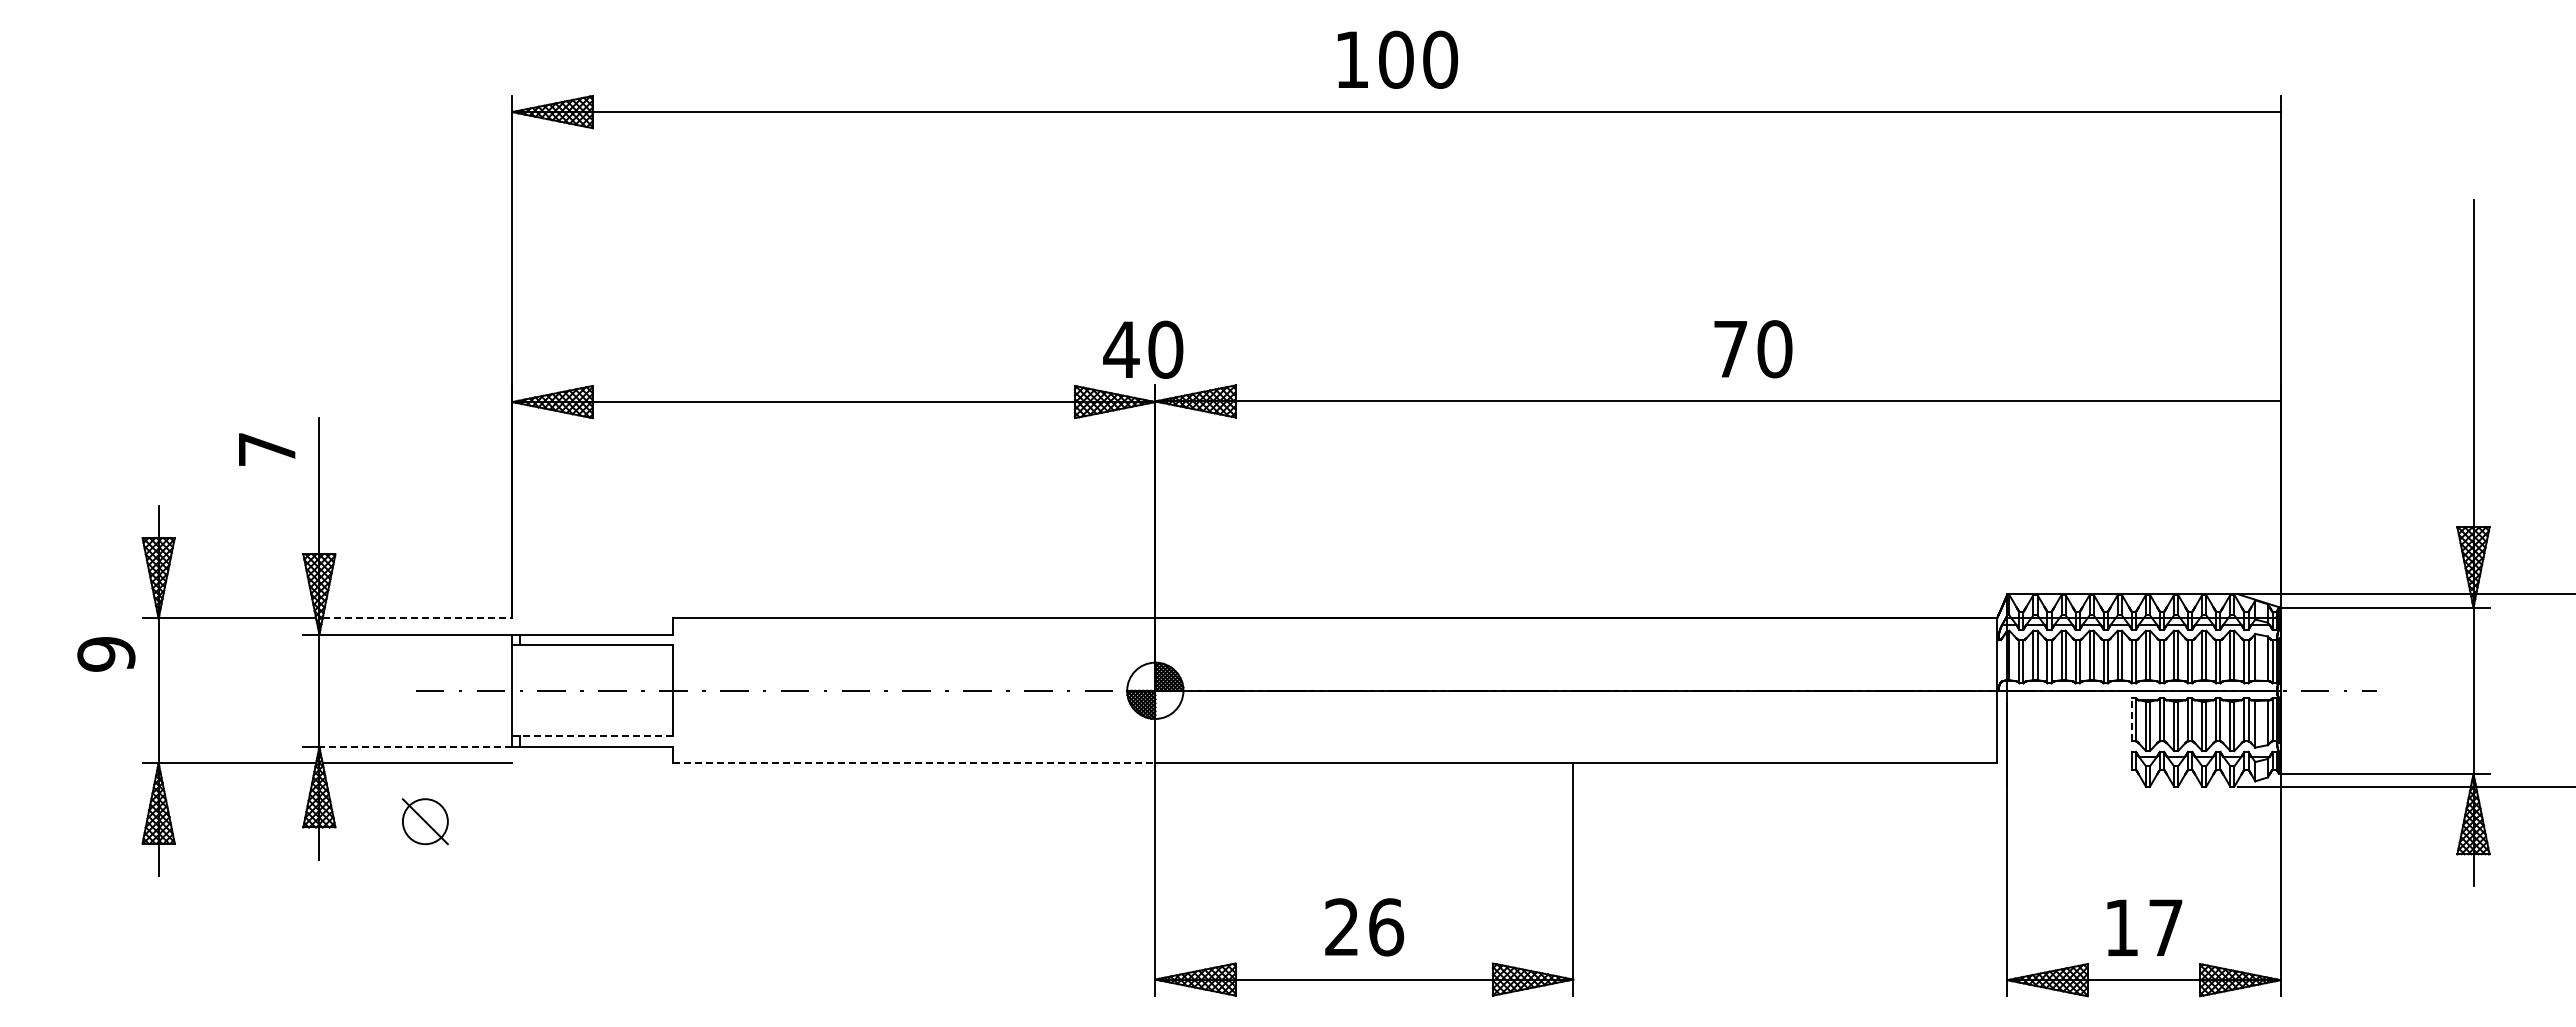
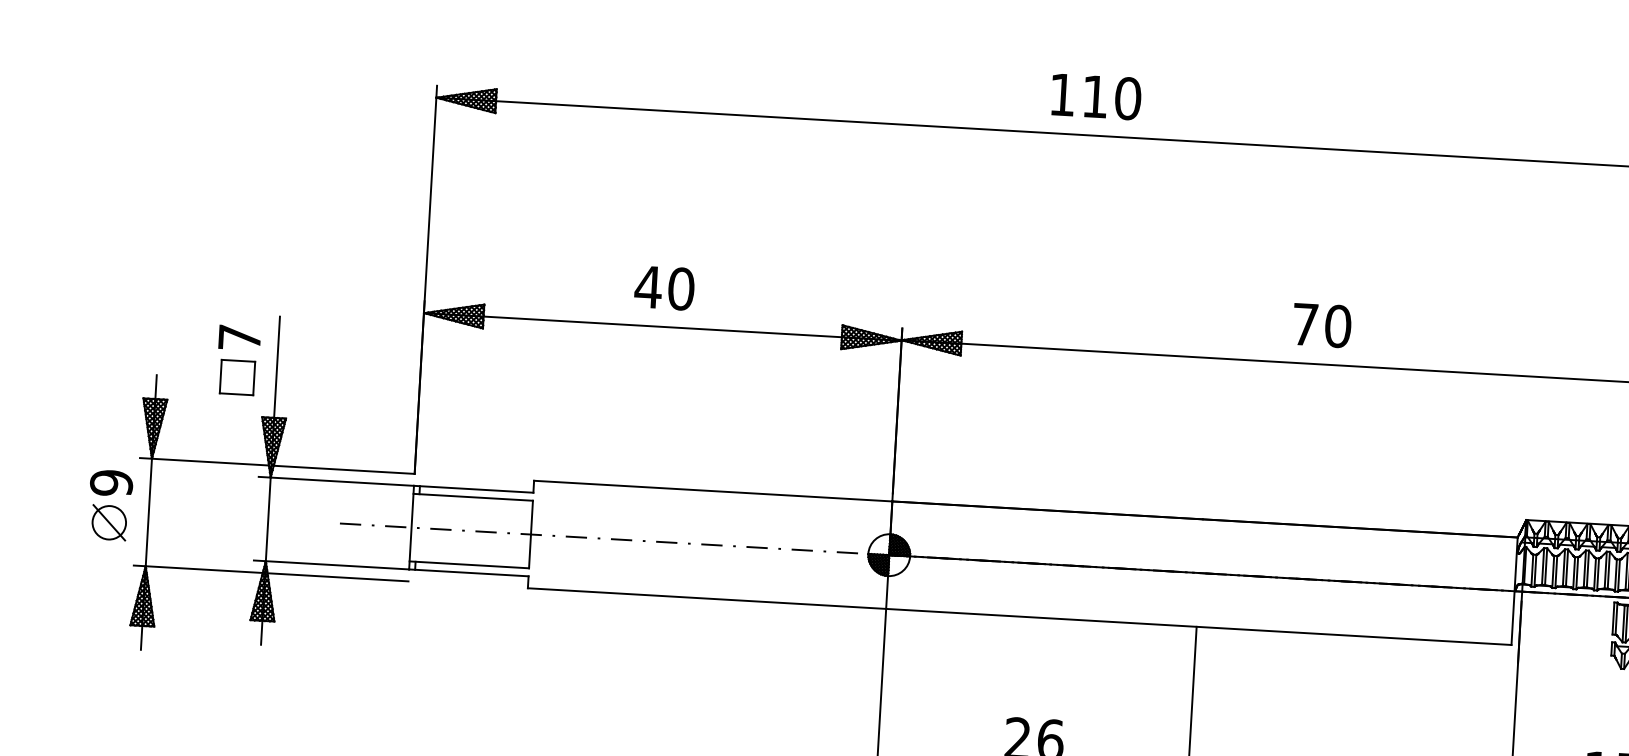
text: (1396, 59) -> (1095, 96), 100 -> 110
text: (1143, 349) -> (664, 287), moved
text: (1753, 349) -> (1322, 325), moved
part: (267, 502) -> (237, 377), added
line: (417, 618) -> (344, 469), dashed -> solid
line: (2131, 719) -> (1613, 618), dashed -> solid
line: (592, 736) -> (469, 565), dashed -> solid
line: (415, 747) -> (337, 565), dashed -> solid
line: (914, 763) -> (707, 598), dashed -> solid
part: (424, 821) -> (108, 522), moved

